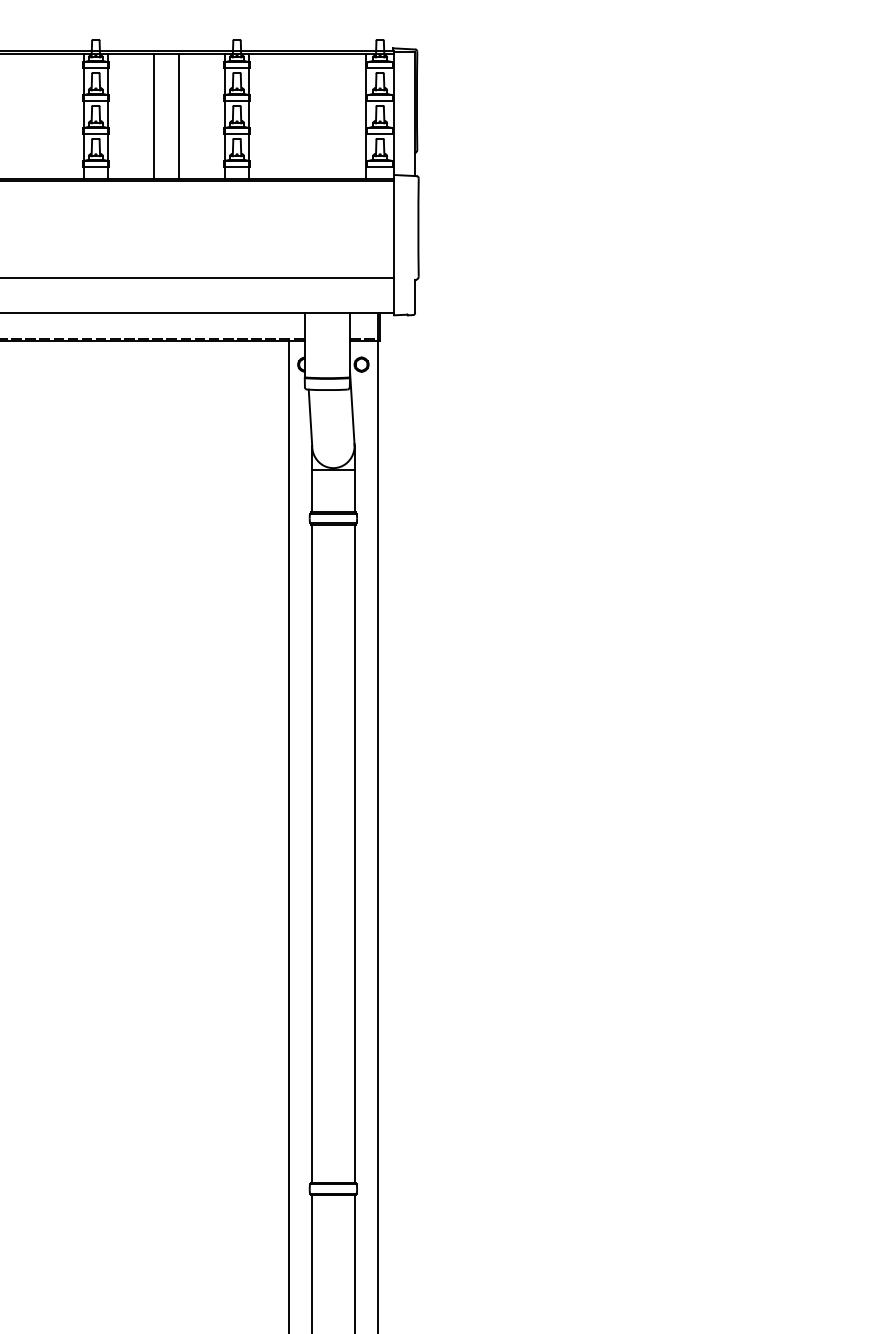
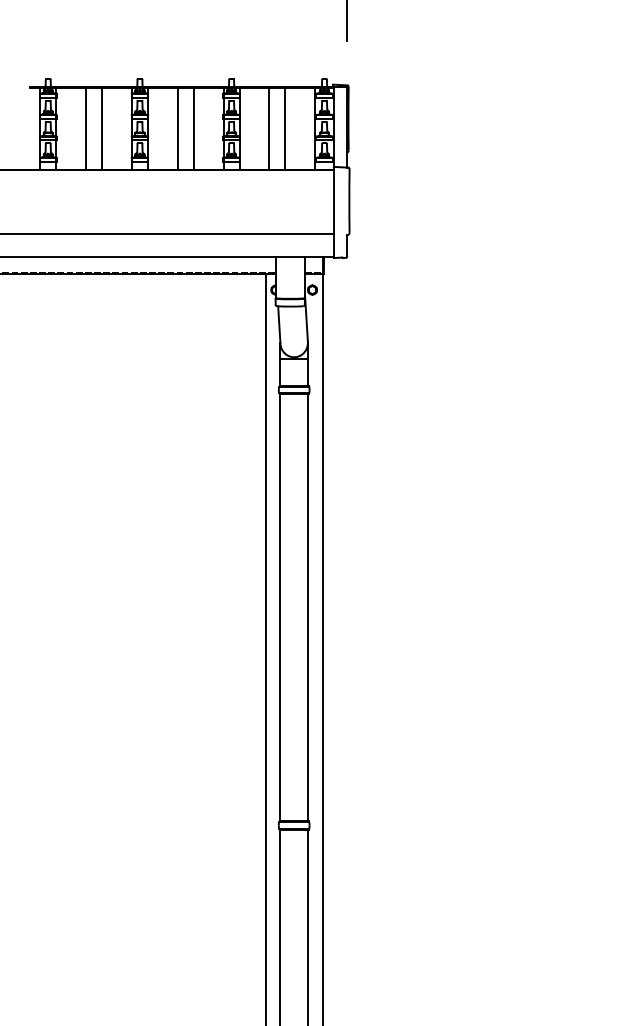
line: (13, 115) -> (86, 128), added
line: (38, 115) -> (102, 128), added
line: (295, 115) -> (269, 128), added
line: (320, 115) -> (285, 128), added

